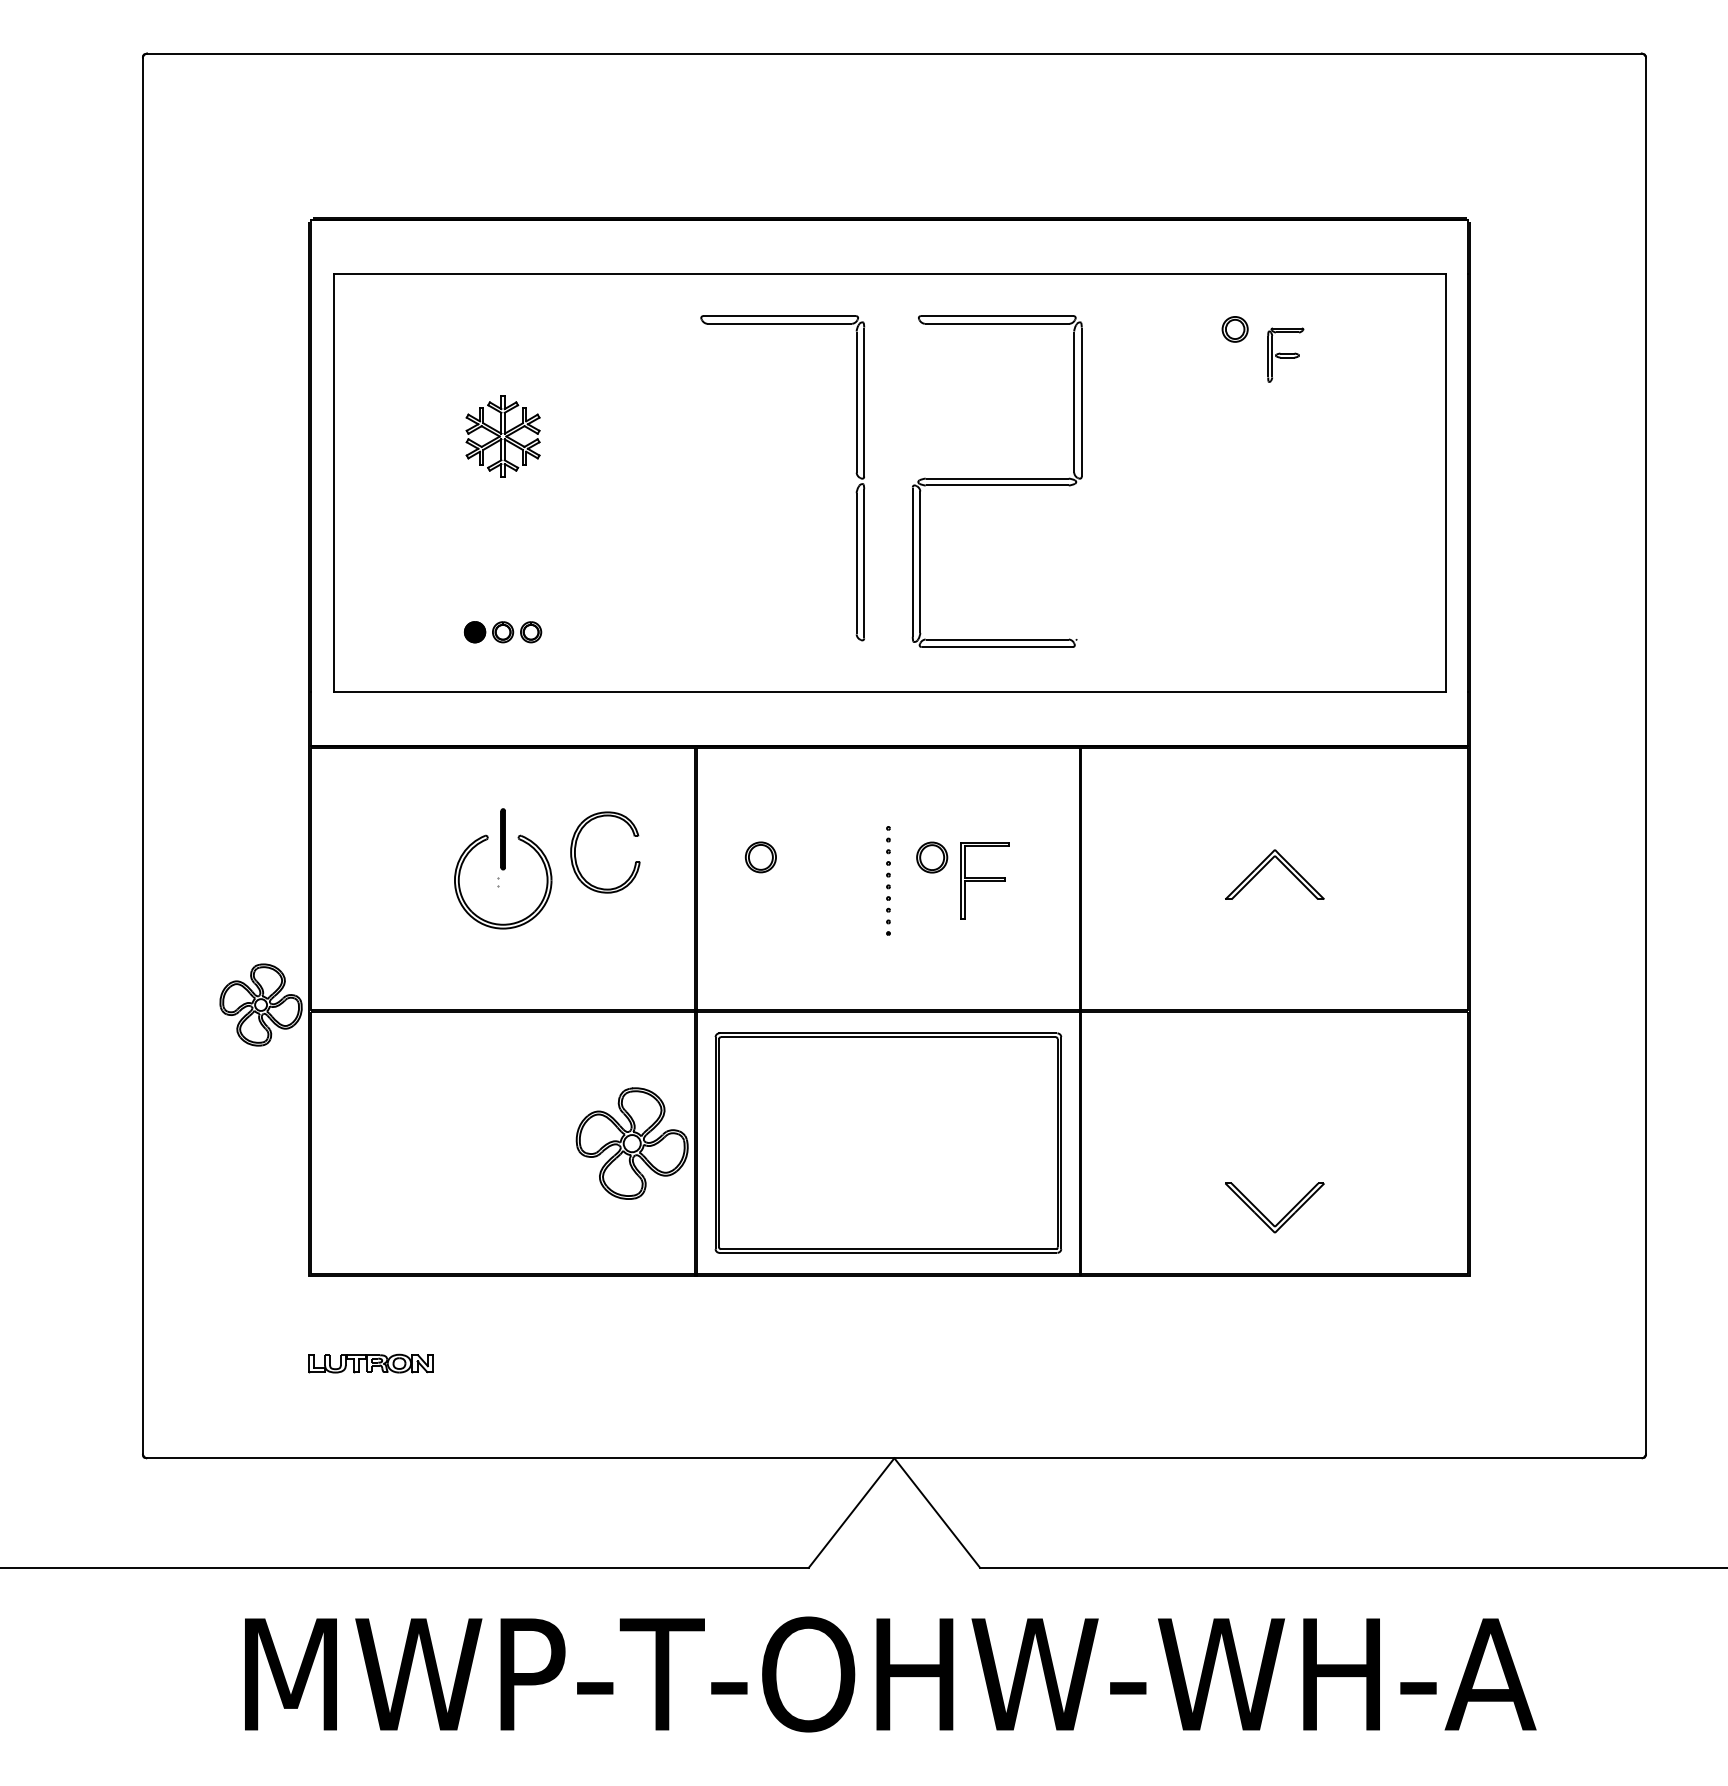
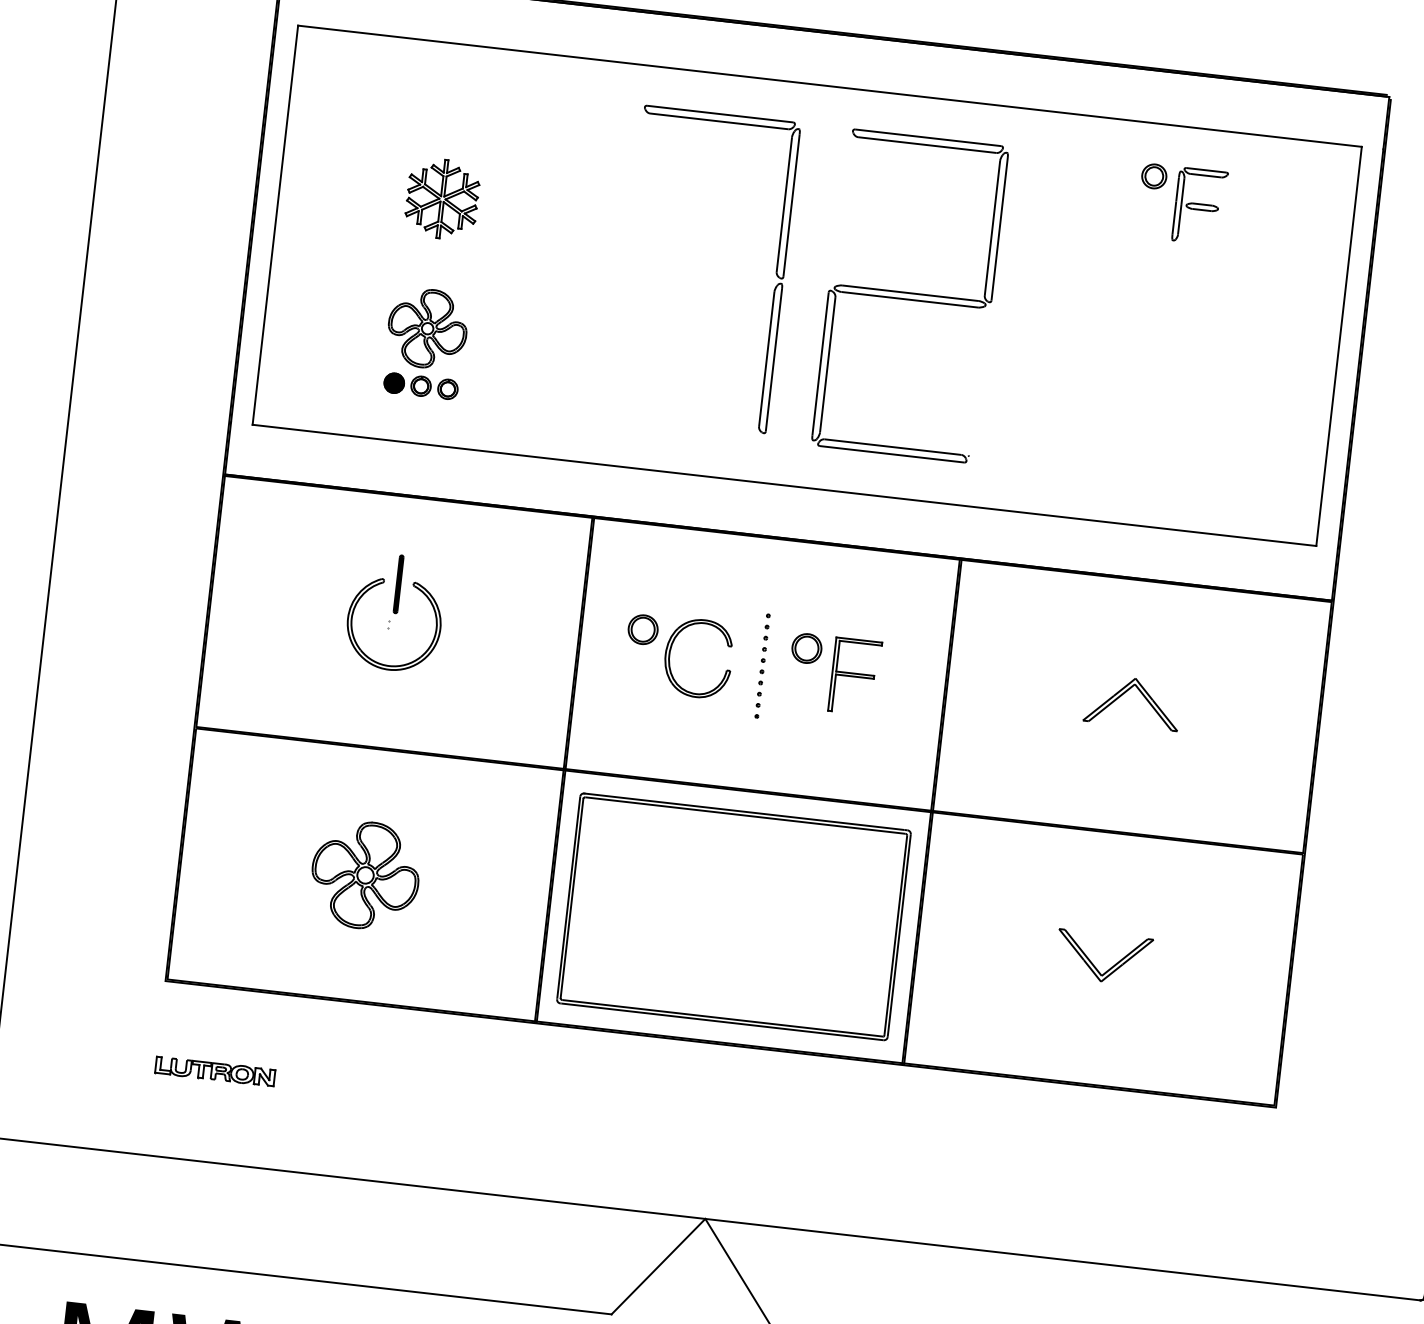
part: (1285, 355) -> (1199, 206), size x1.43
part: (576, 847) -> (671, 650), moved
part: (260, 1004) -> (427, 328), moved
part: (631, 1143) -> (364, 875), moved
part: (1265, 1215) -> (1093, 964), moved

